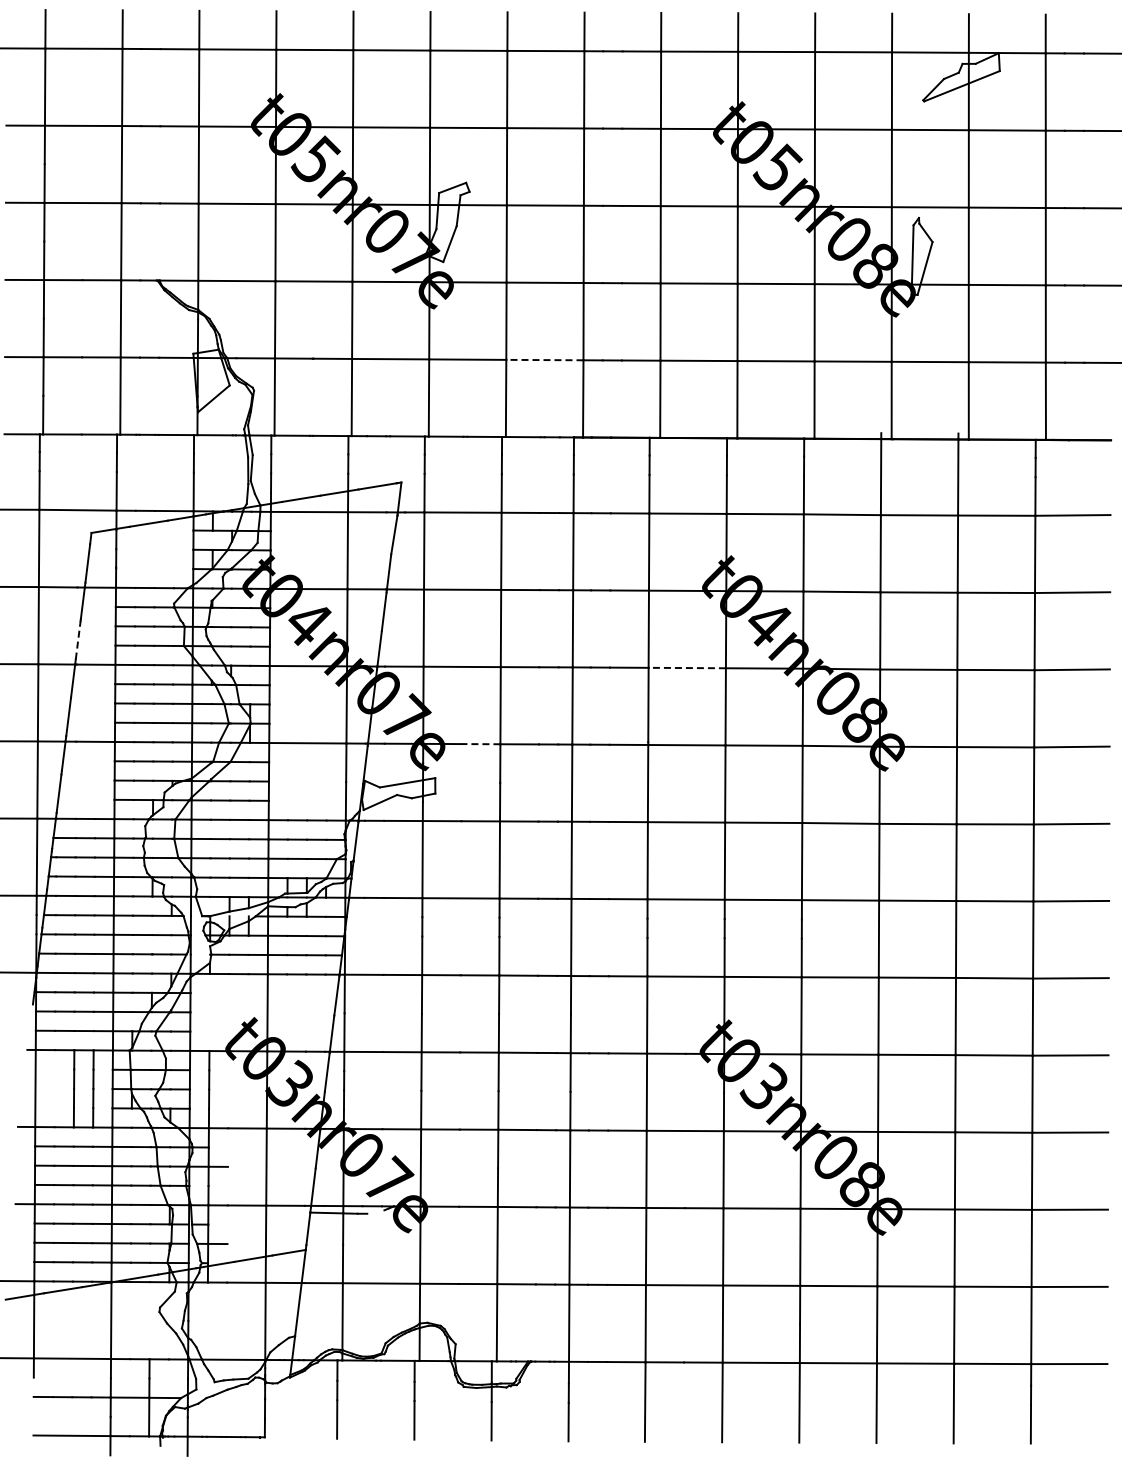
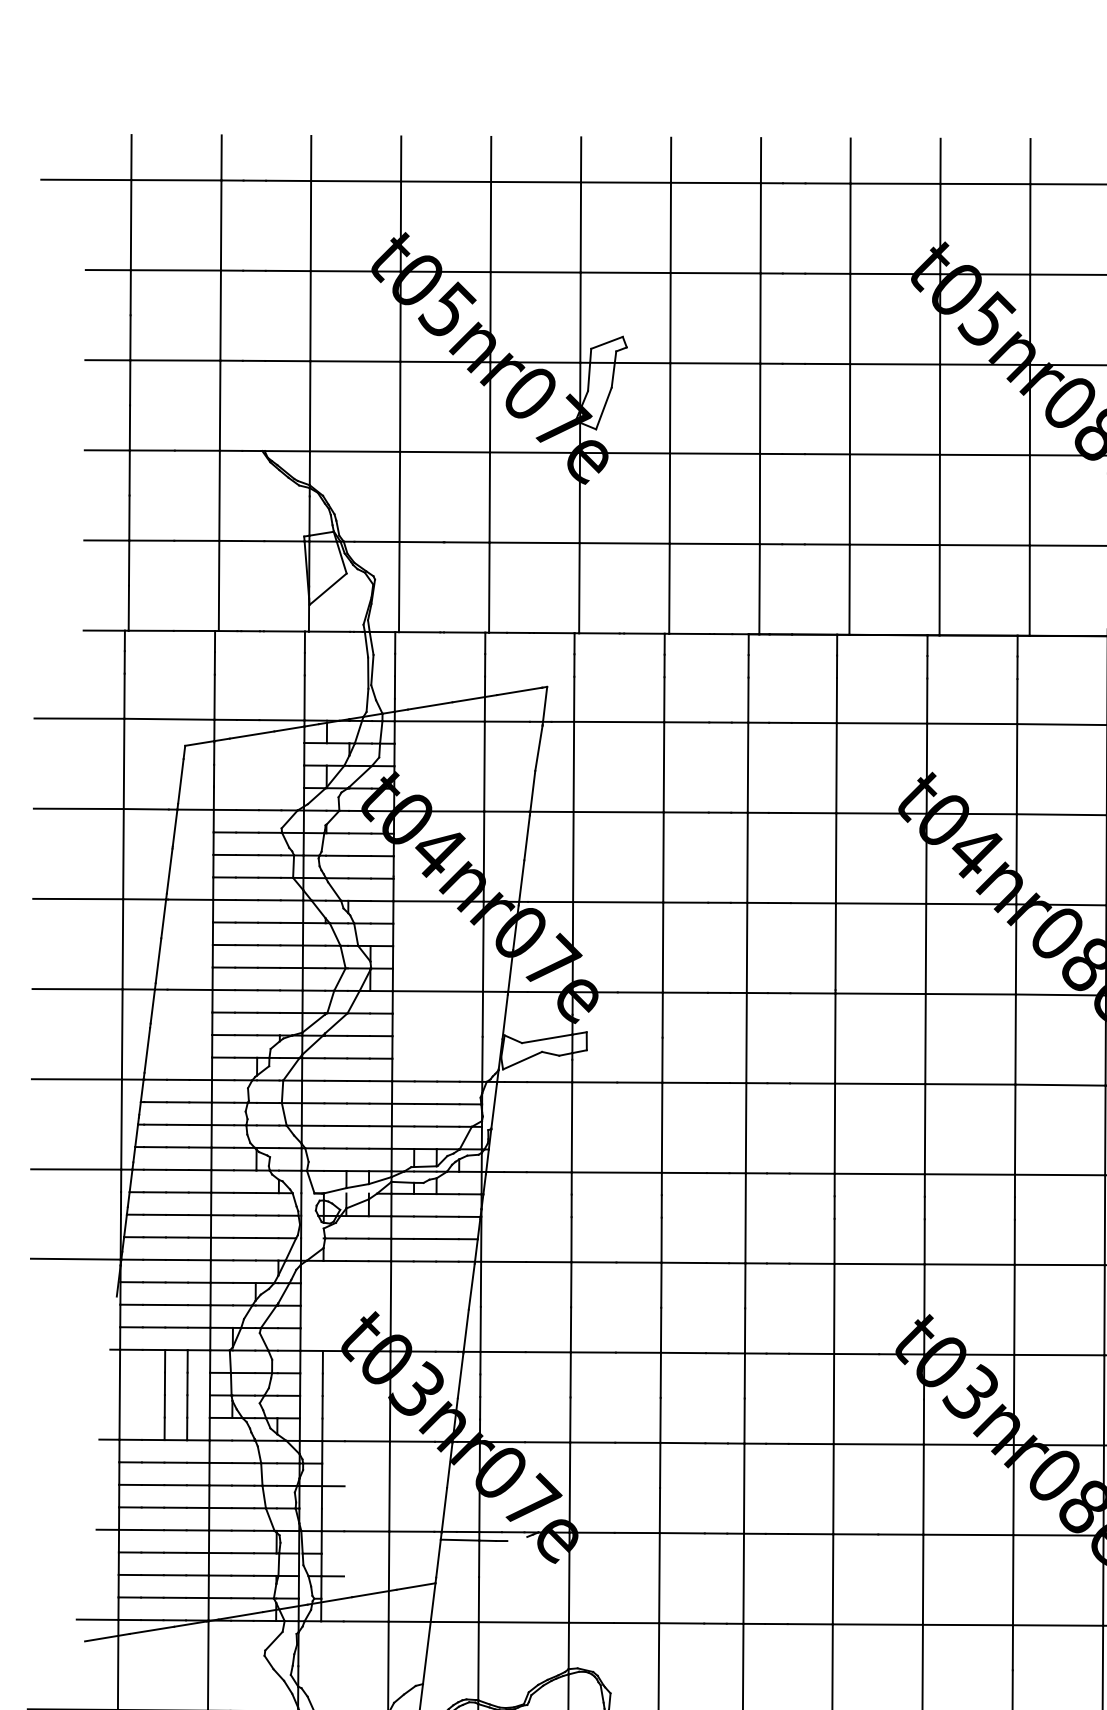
line: (544, 360) -> (714, 544), dashed -> solid
line: (78, 639) -> (170, 870), dashed -> solid
line: (687, 668) -> (881, 904), dashed -> solid
line: (480, 744) -> (639, 992), dashed -> solid

